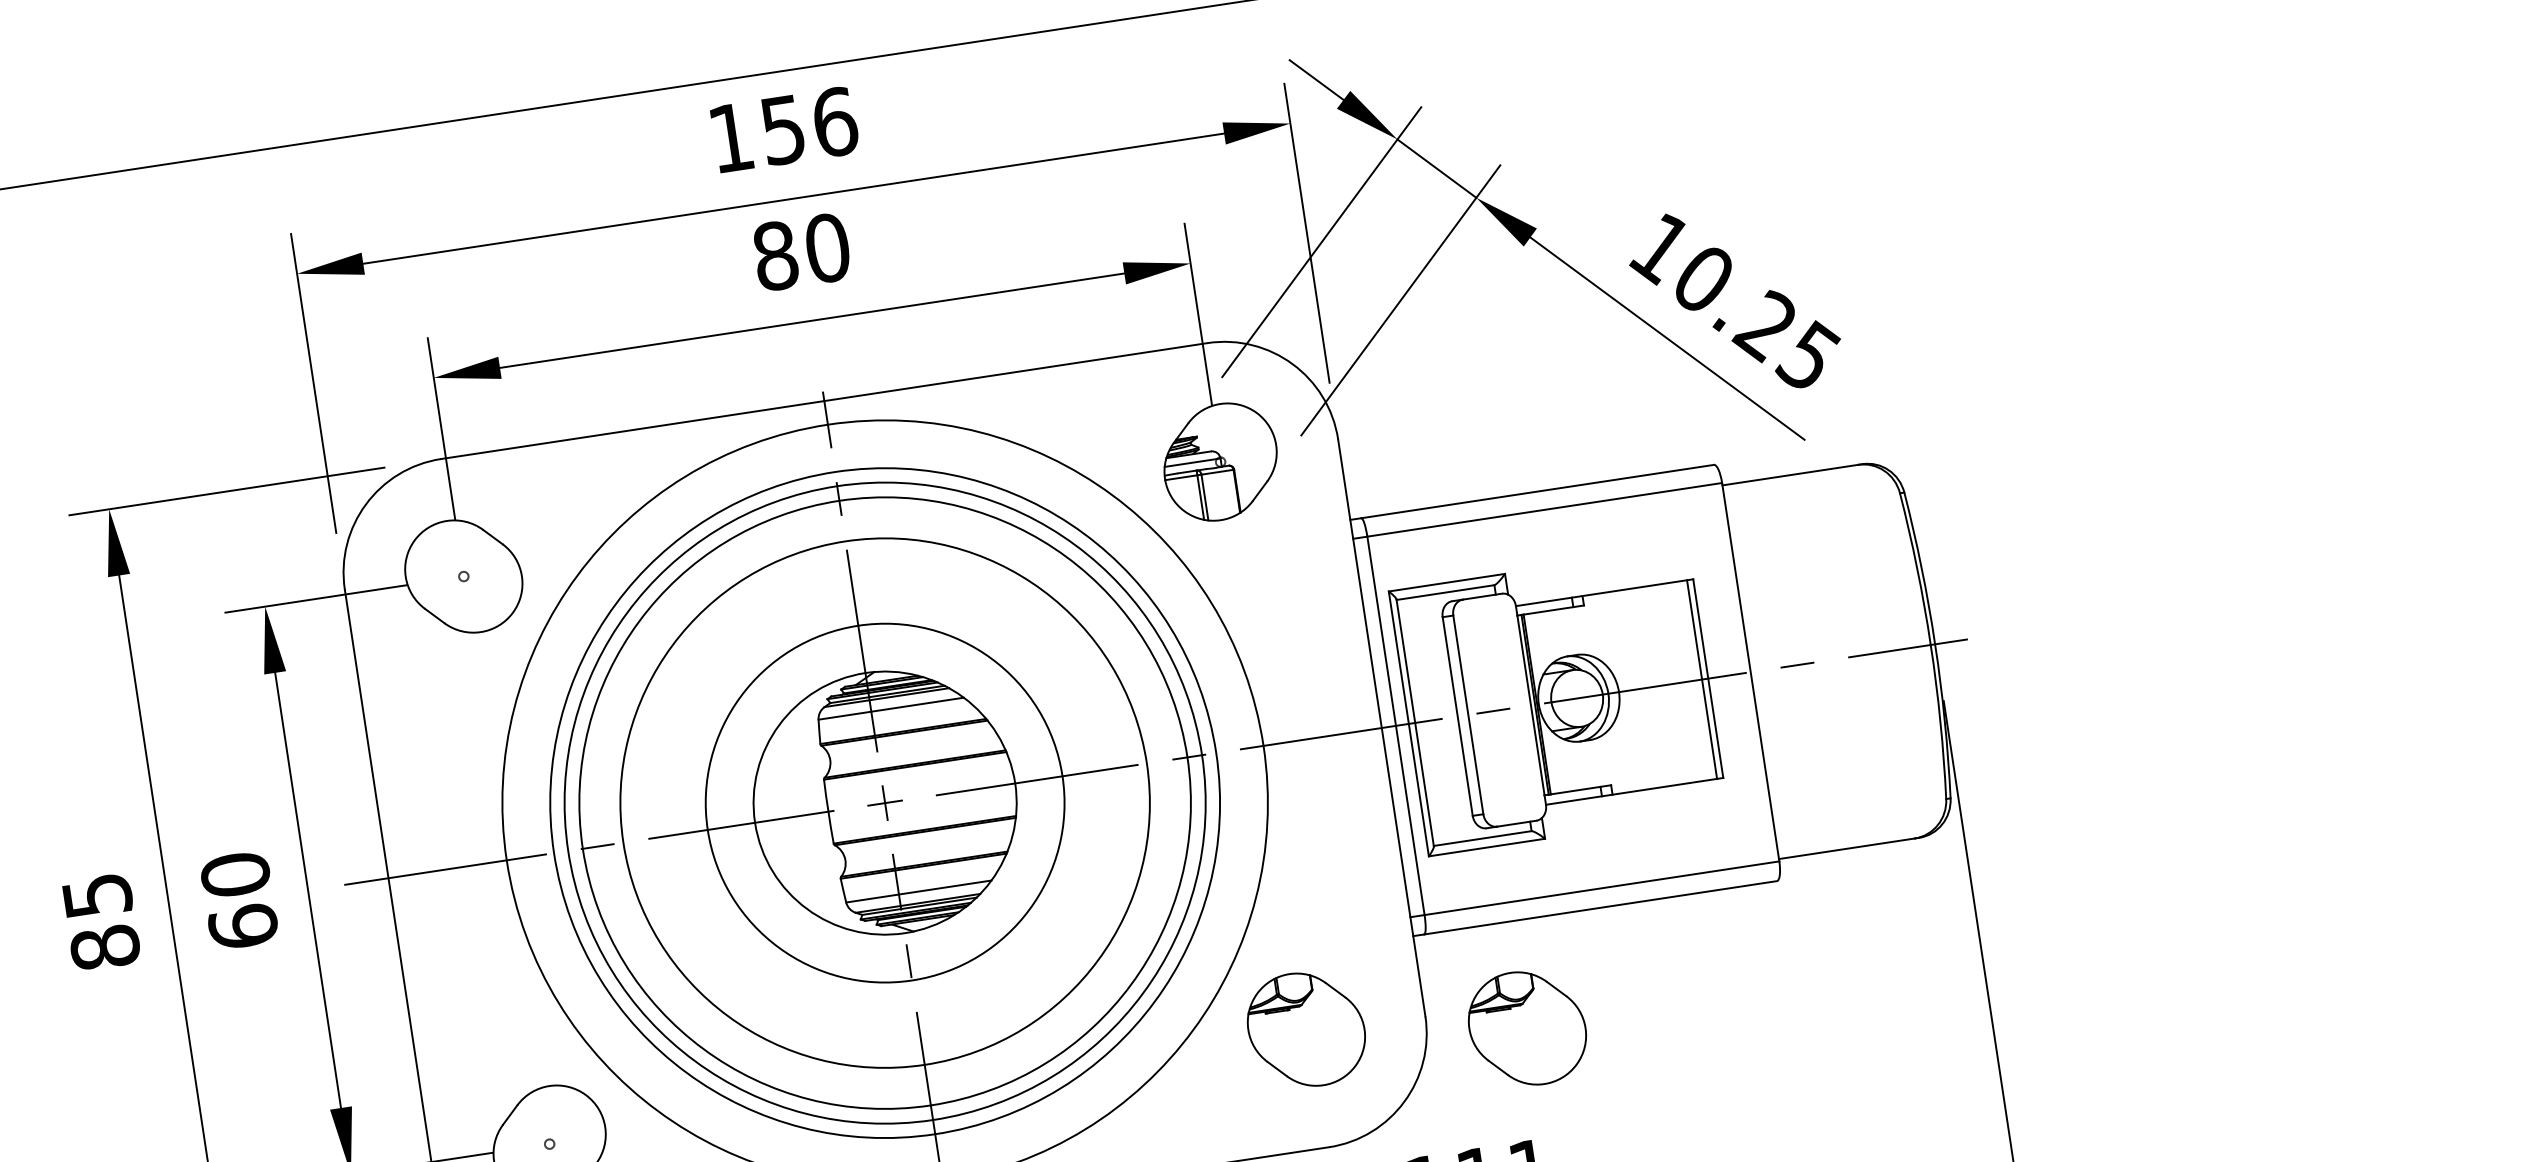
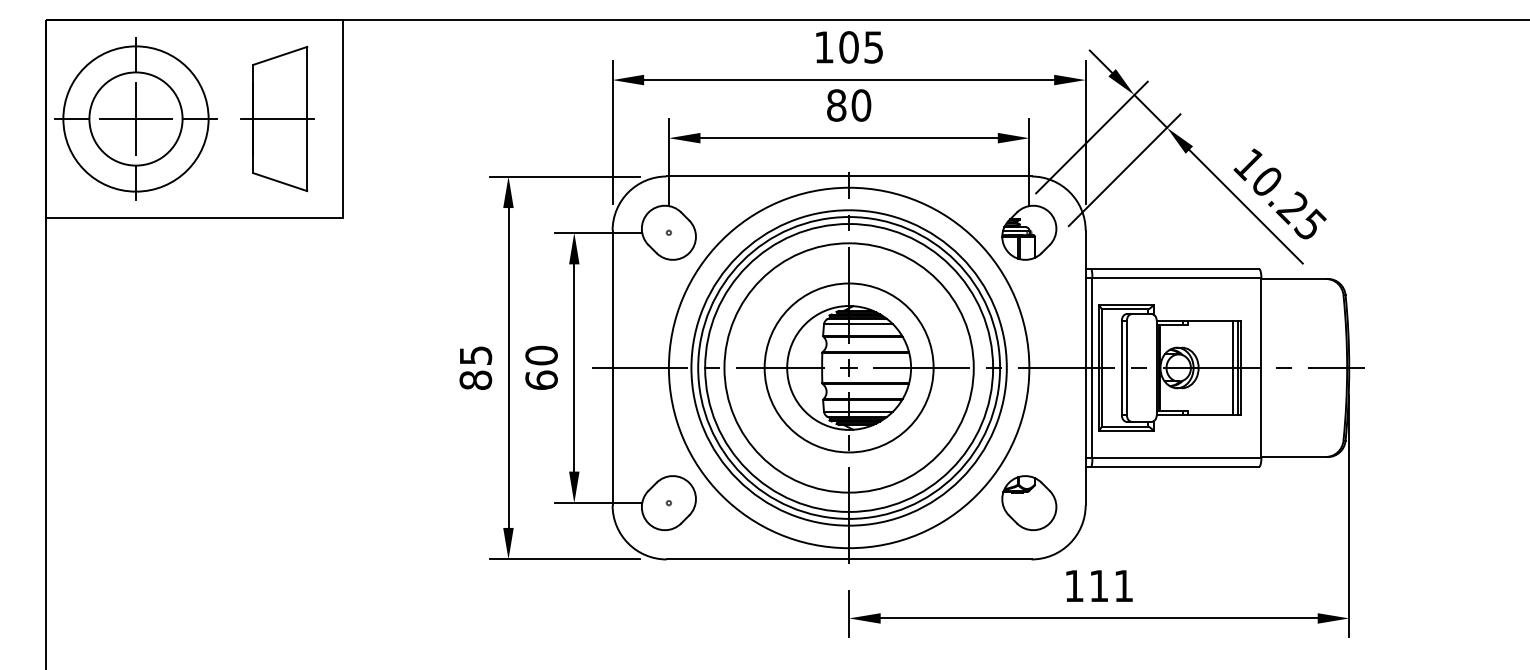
text: (809, 126) -> (861, 47), 156 -> 105
line: (1692, 680) -> (1233, 367), added
part: (1527, 1027) -> (1132, 517), removed

